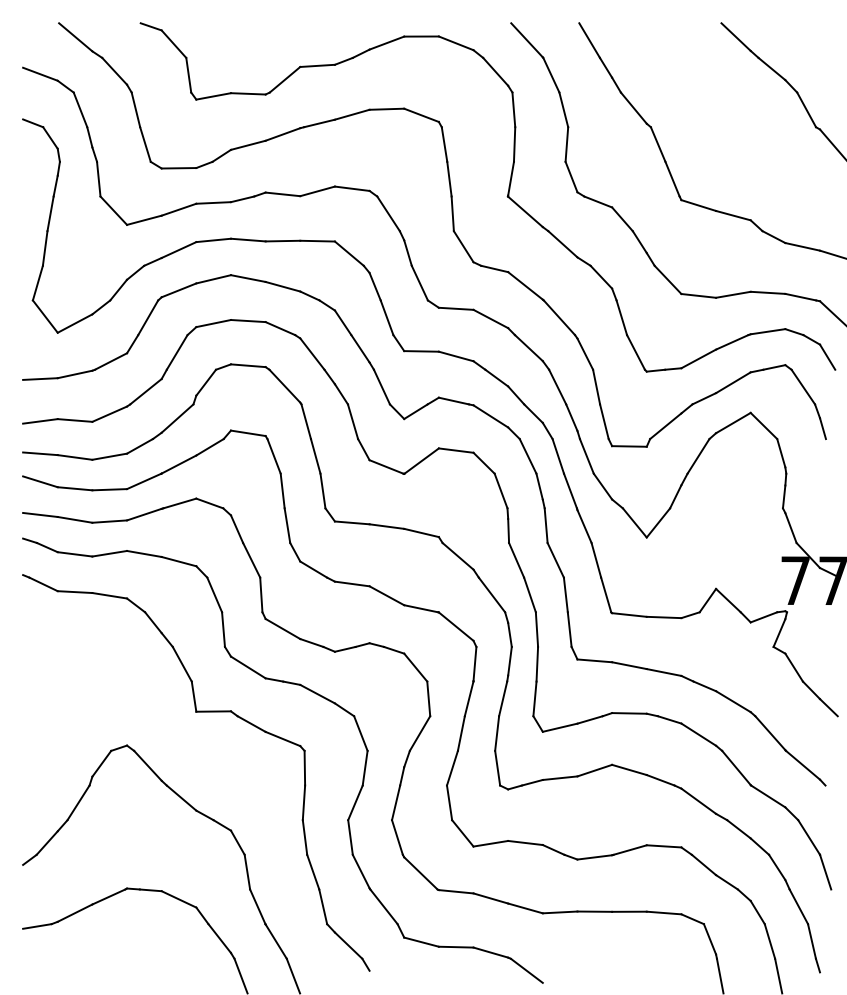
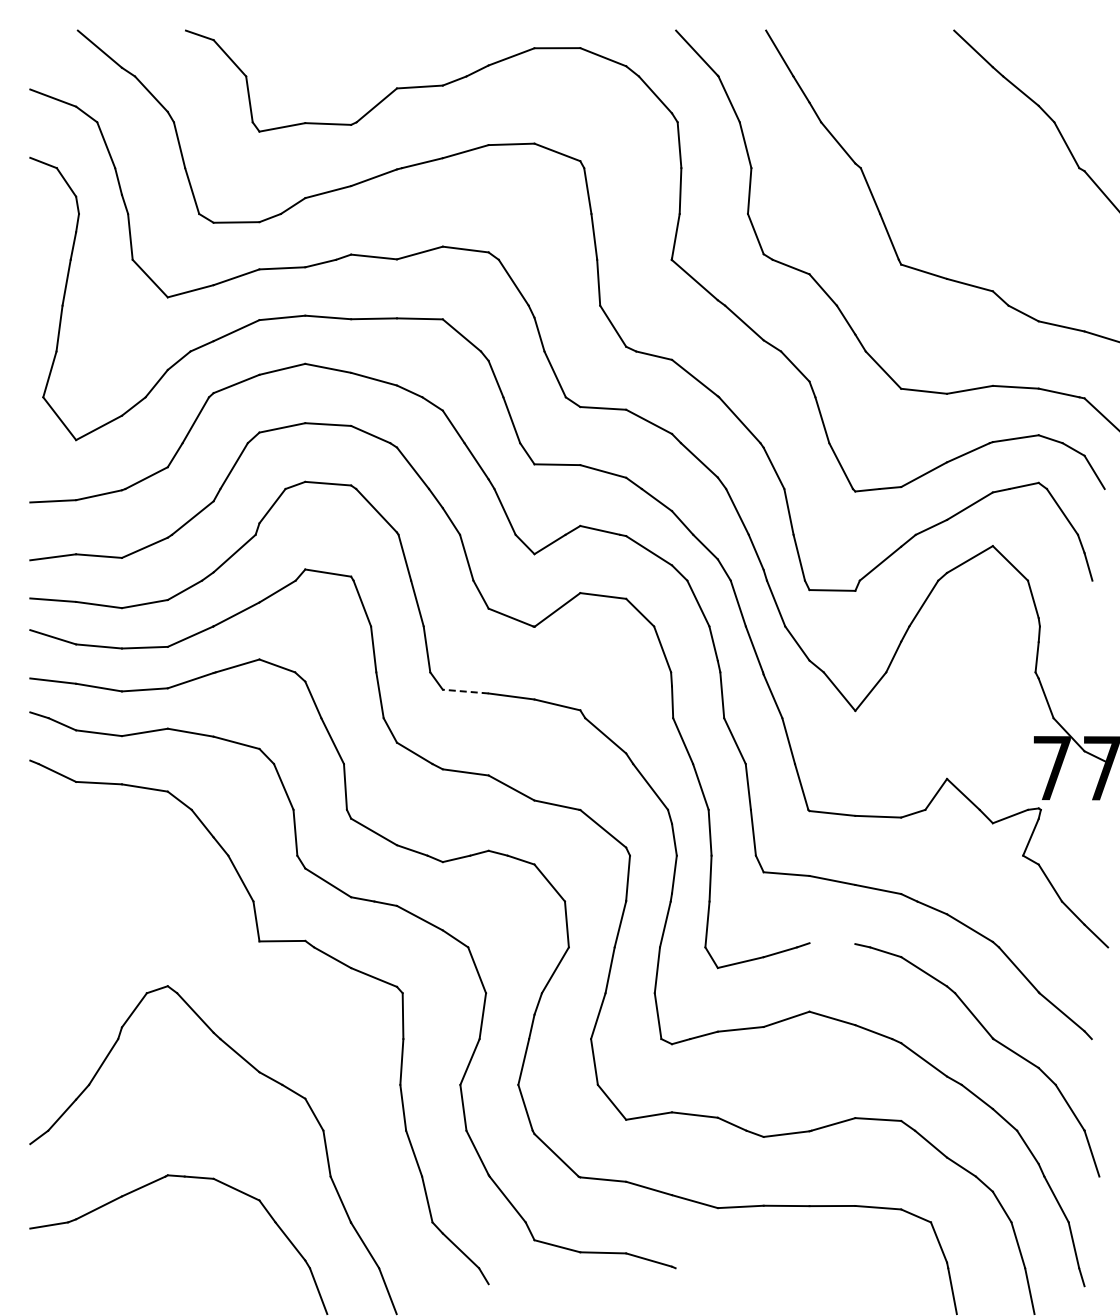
line: (352, 522) -> (465, 691), solid -> dashed
line: (629, 713) -> (832, 943), removed
line: (526, 971) -> (696, 1284), removed

